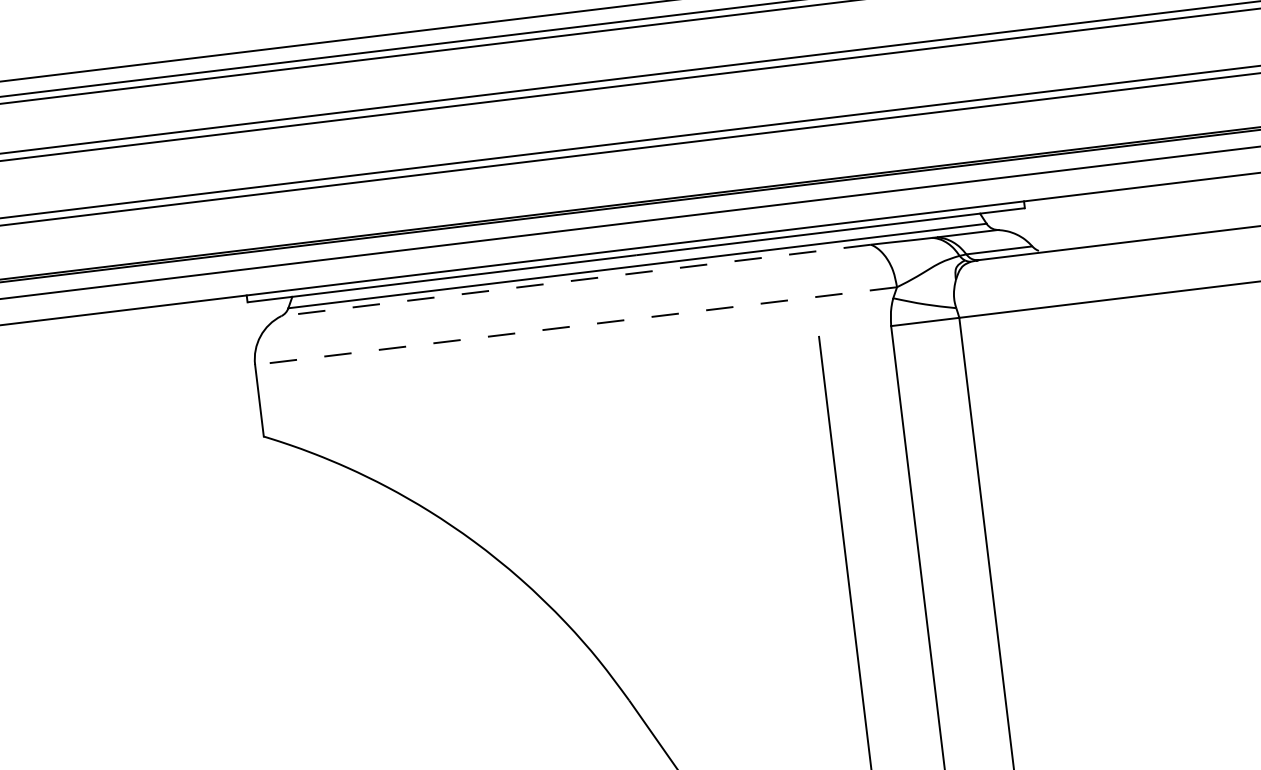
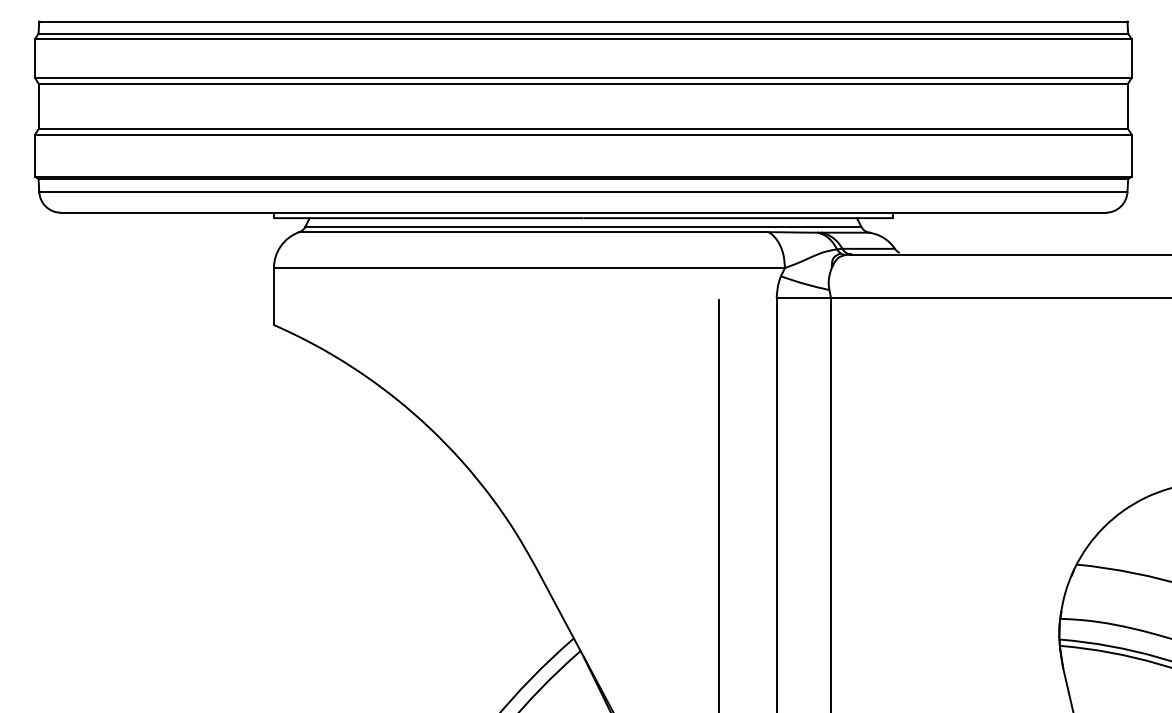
line: (575, 280) -> (533, 232), dashed -> solid
line: (574, 326) -> (528, 268), dashed -> solid

